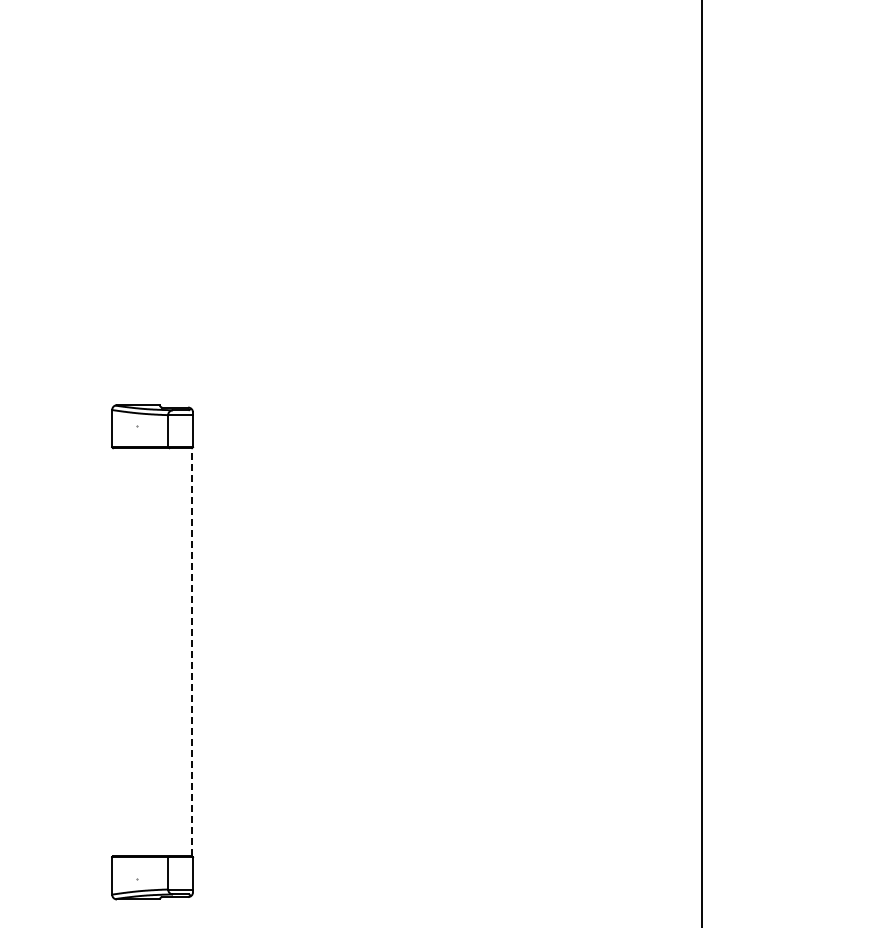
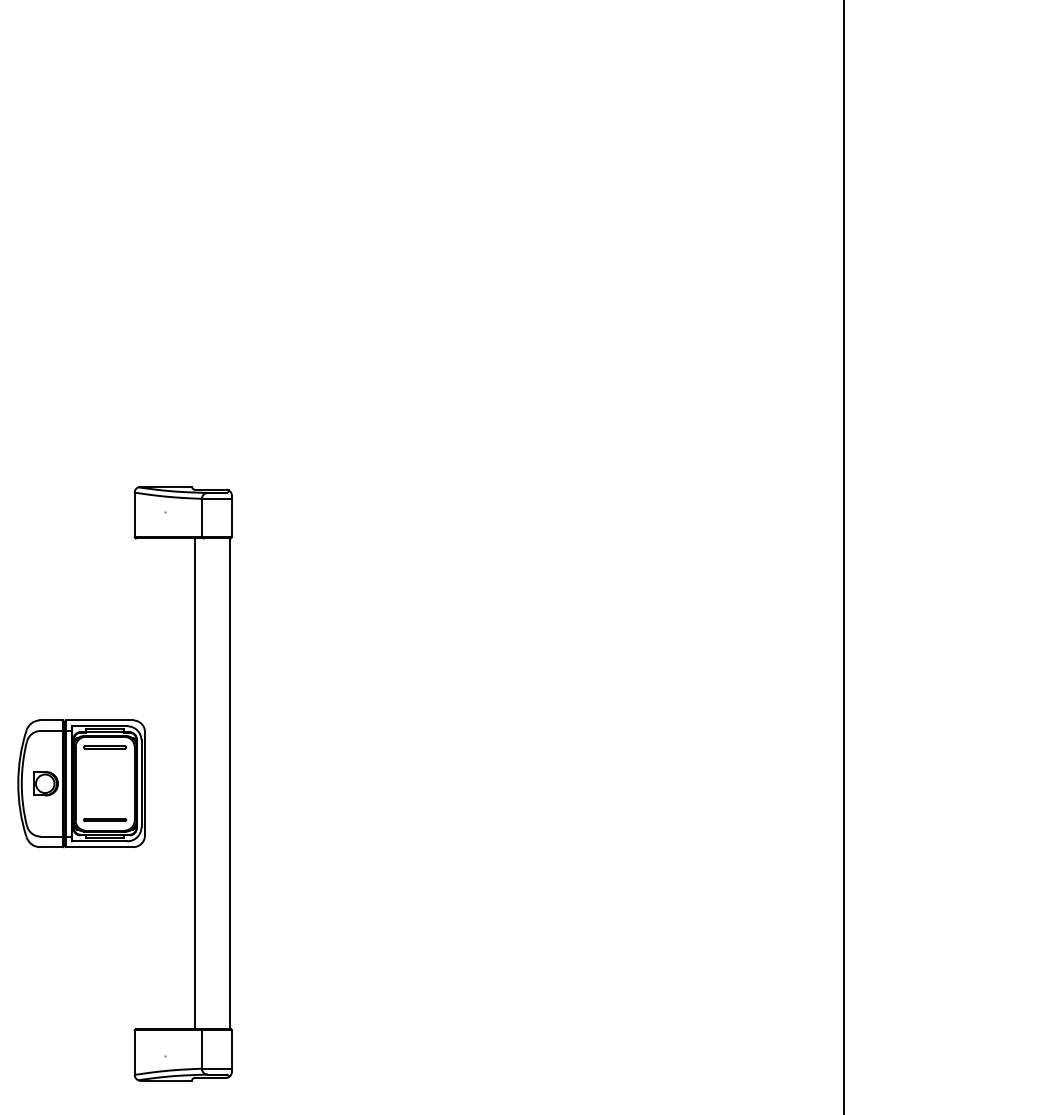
line: (191, 651) -> (230, 782), dashed -> solid
part: (67, 652) -> (81, 783), added
line: (162, 652) -> (195, 783), added

